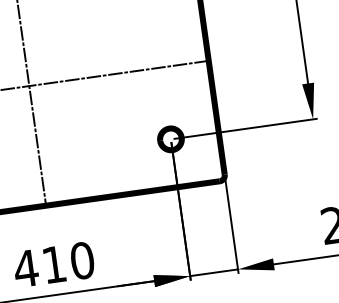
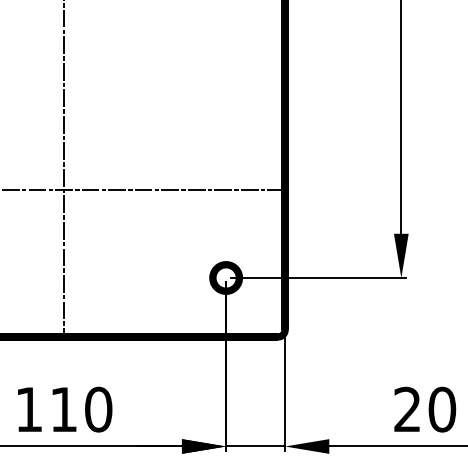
text: (25, 268) -> (28, 409), 410 -> 110

